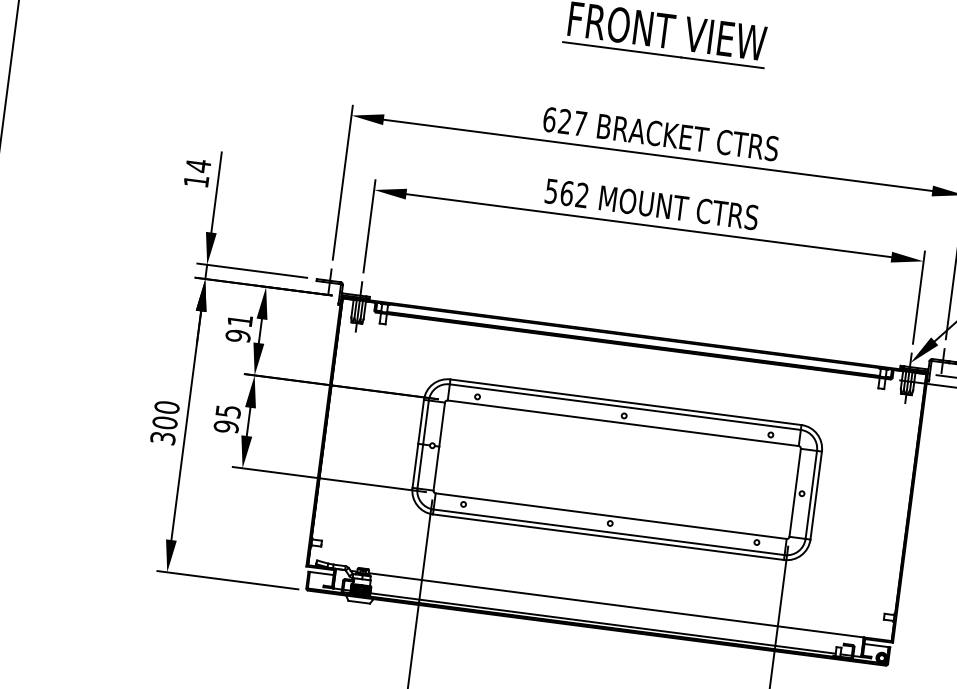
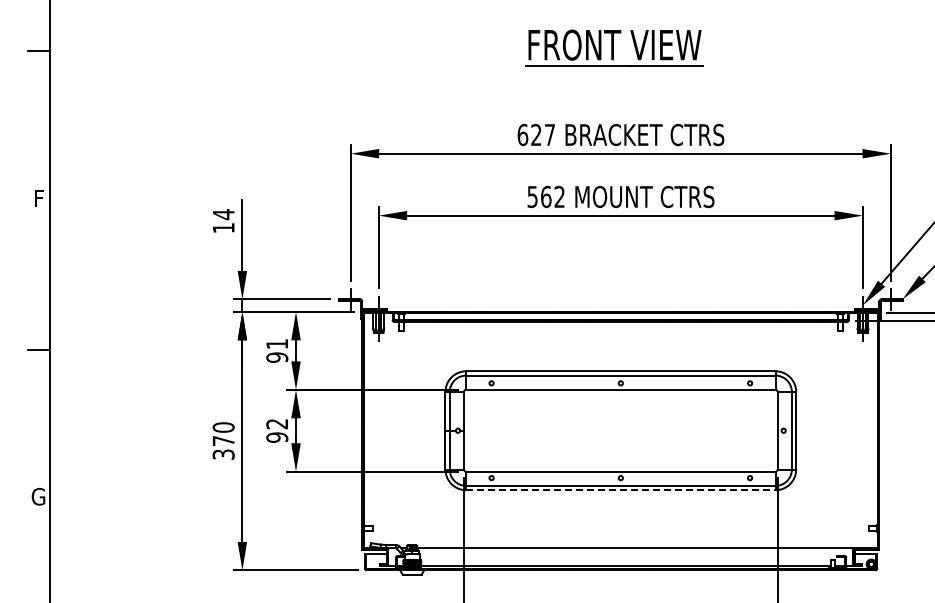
text: (228, 412) -> (277, 424), 95 -> 92
text: (164, 422) -> (223, 440), 300 -> 370
line: (608, 537) -> (620, 490), solid -> dashed

